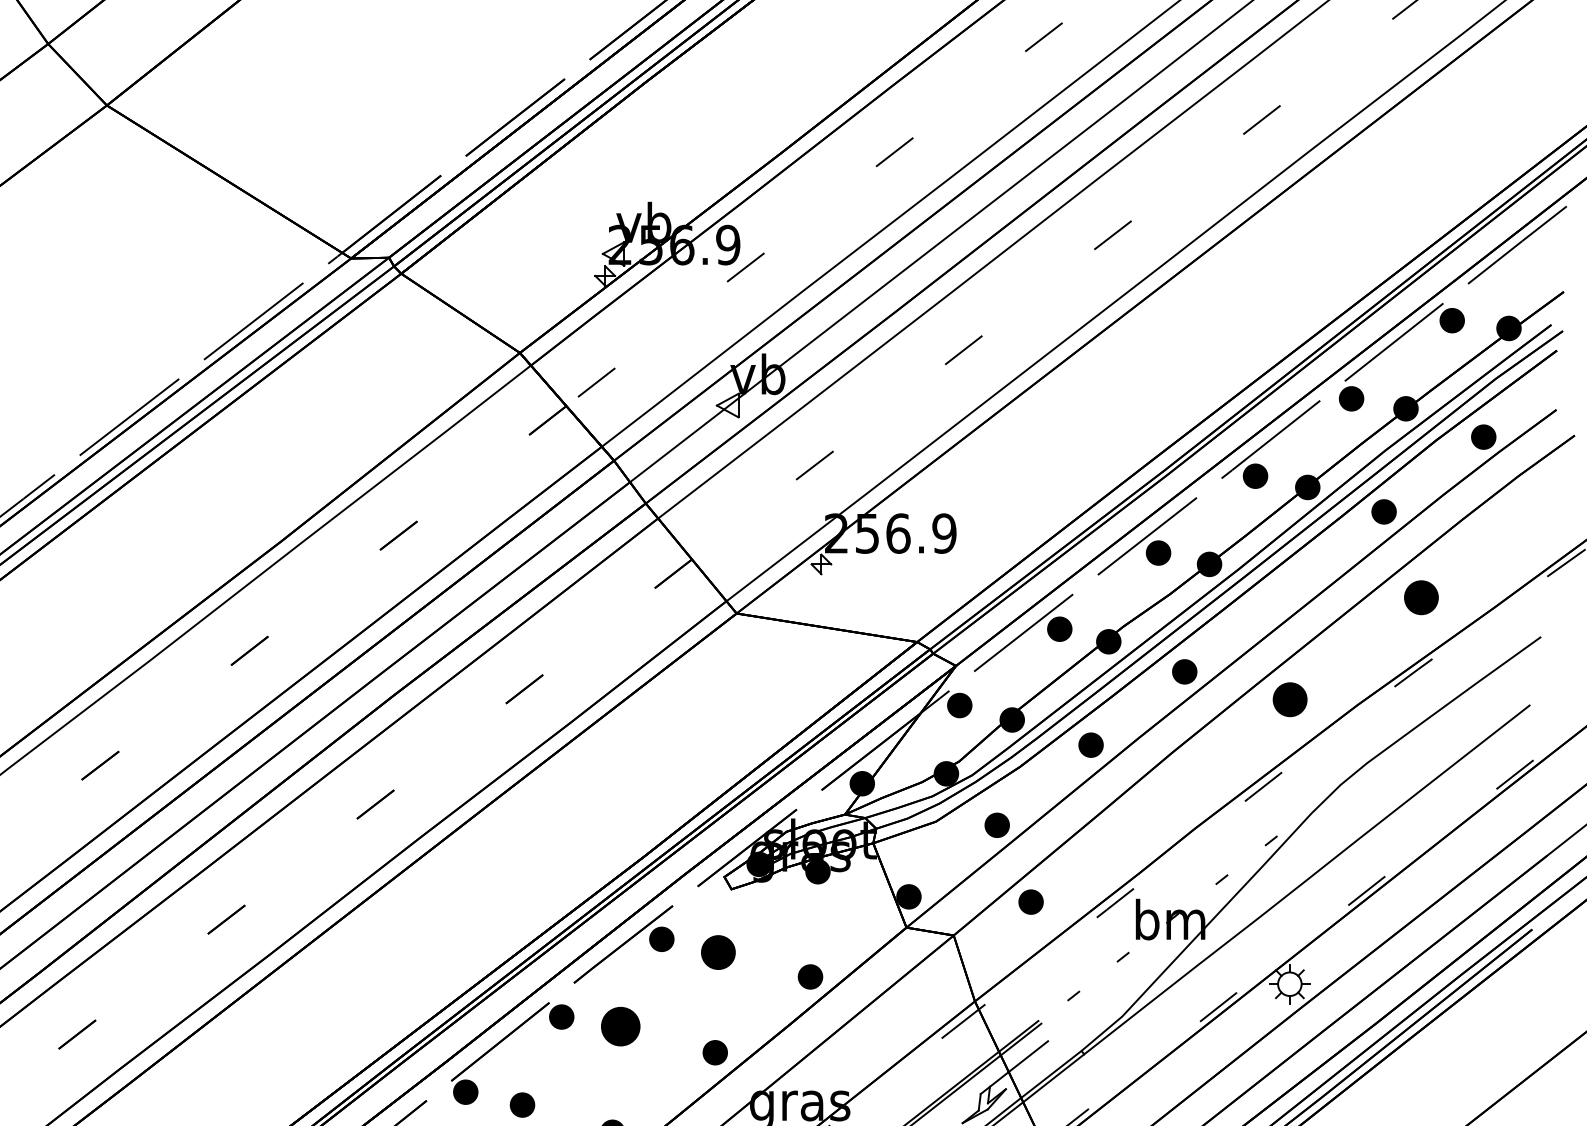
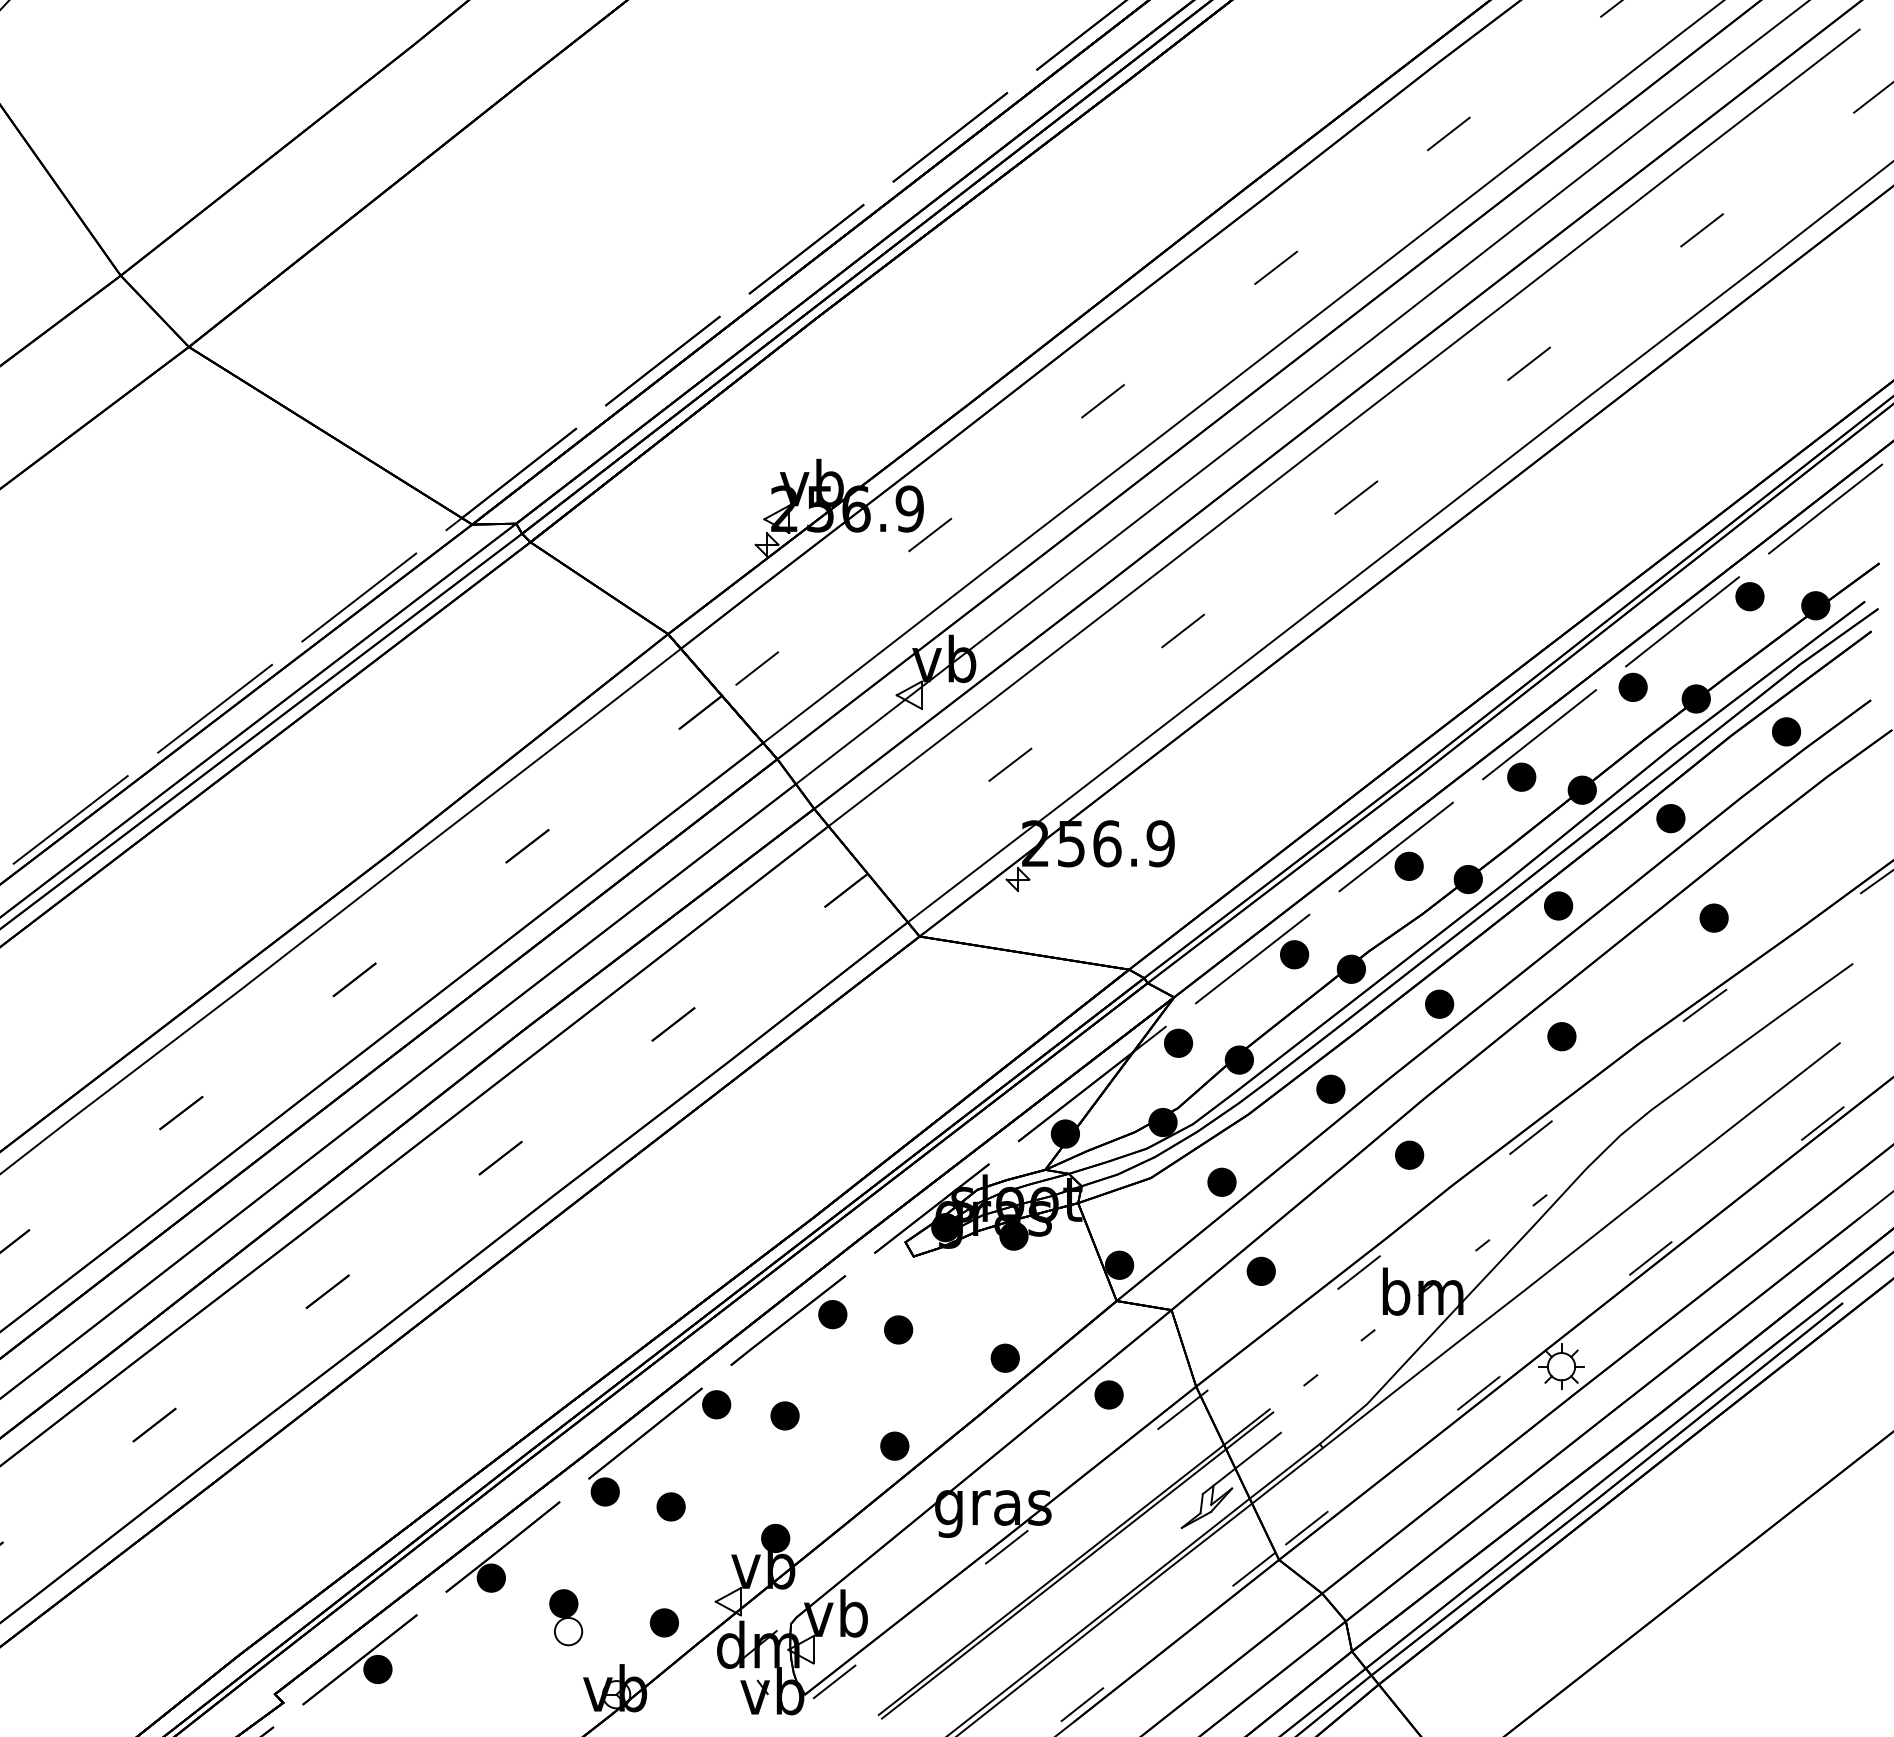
part: (1287, 586) -> (1558, 905), added
part: (1420, 597) -> (1713, 917), size x0.71
part: (1289, 699) -> (1561, 1036), size x0.71
part: (1158, 801) -> (1409, 1154), added
part: (718, 952) -> (898, 1329), size x0.71
part: (899, 1008) -> (1108, 1394), added
part: (620, 1026) -> (784, 1415), size x0.62

